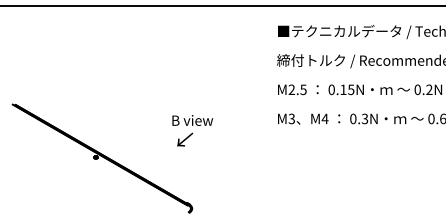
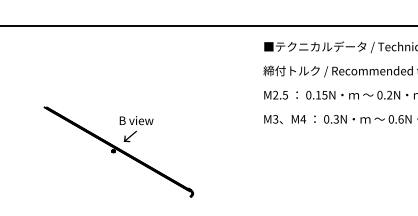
text: (192, 131) -> (136, 129), moved

